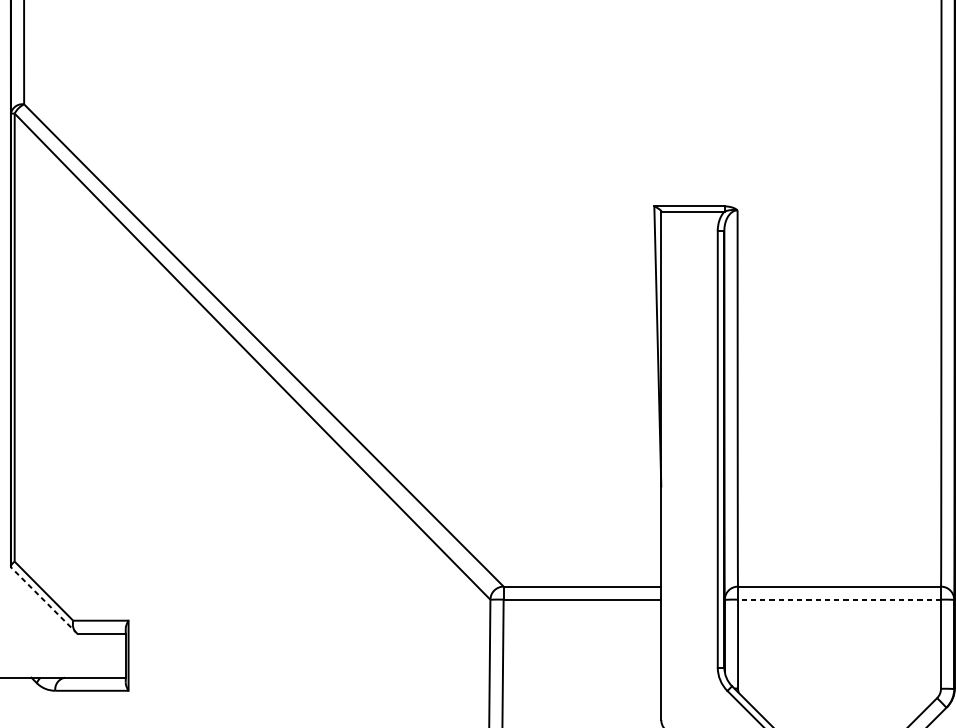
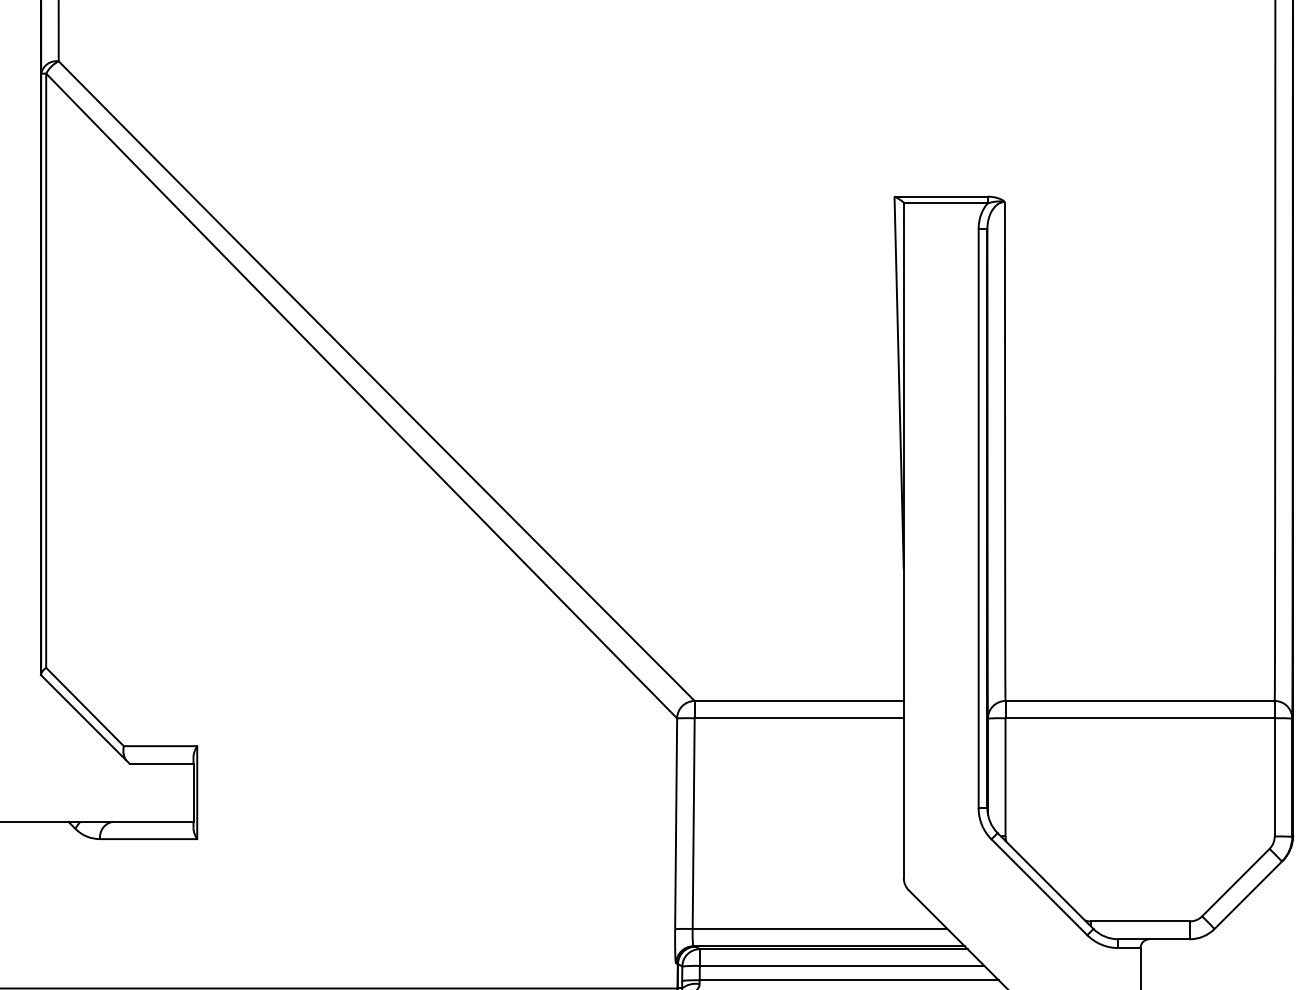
line: (839, 599) -> (1140, 718), dashed -> solid
line: (44, 600) -> (85, 719), dashed -> solid

